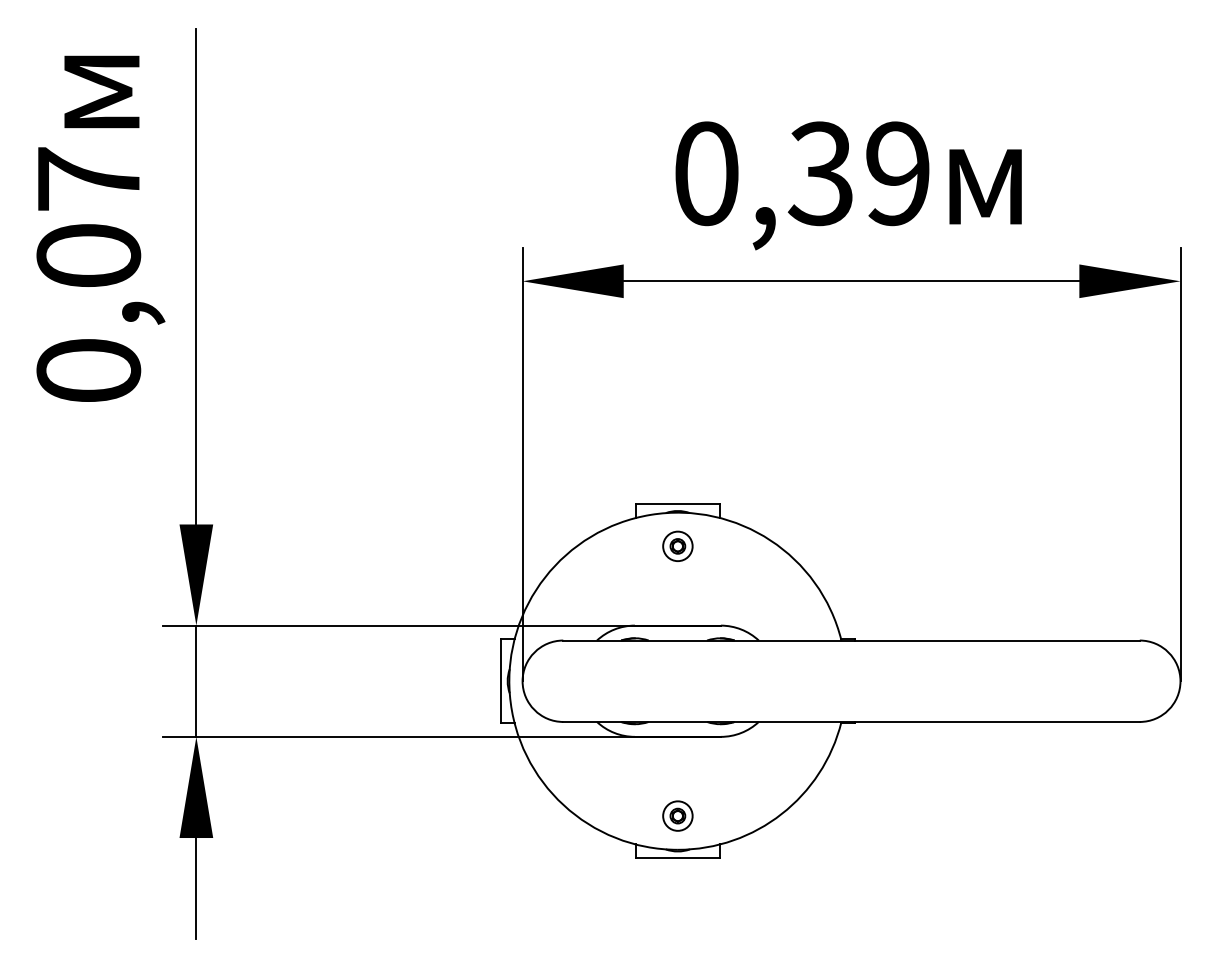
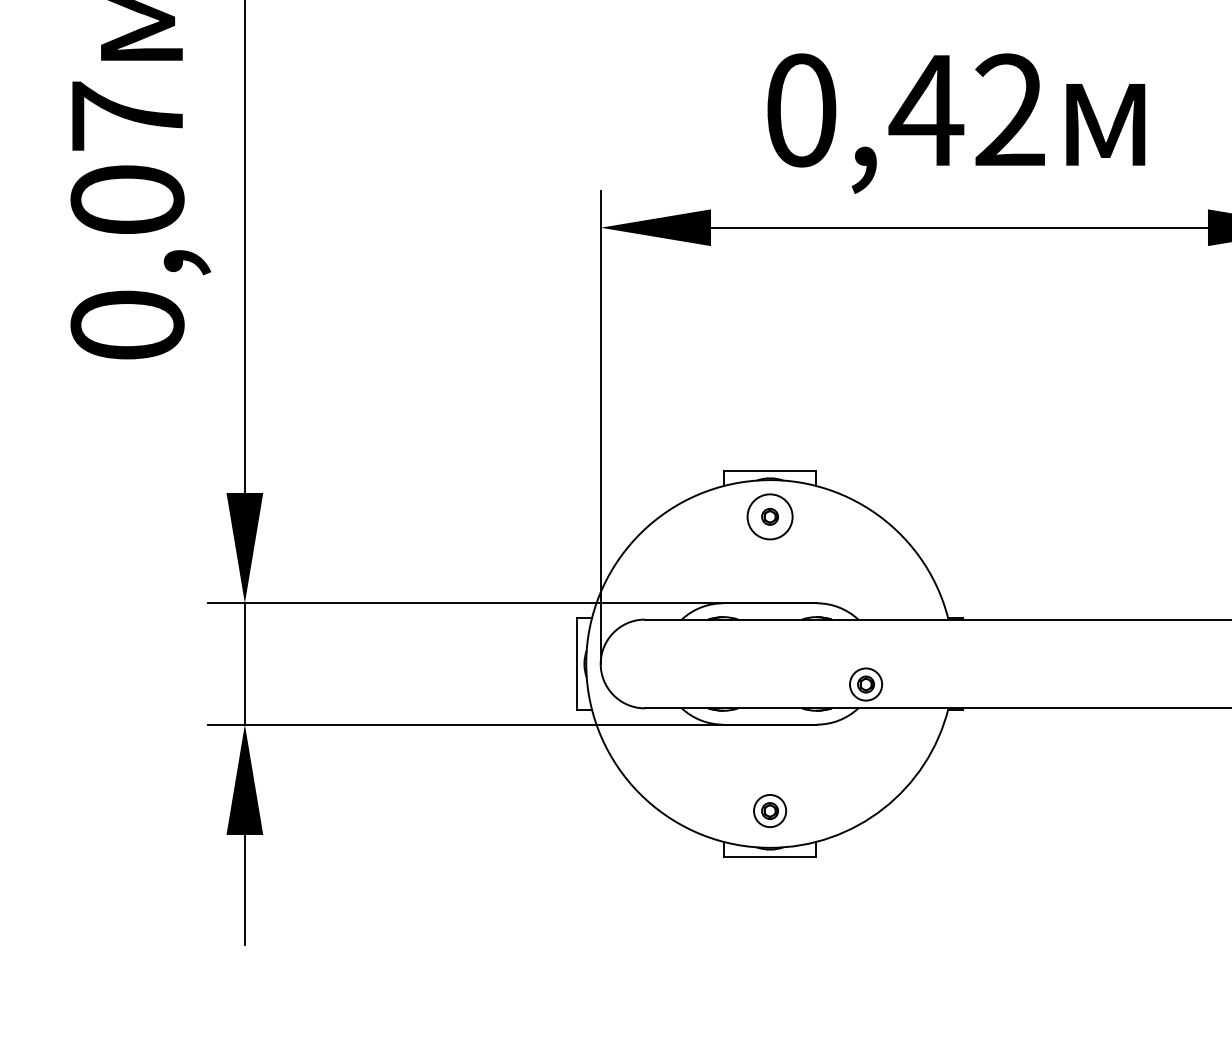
text: (857, 173) -> (965, 110), 0,39 -> 0,42
circle: (677, 546) -> (769, 517), size x1.4
part: (765, 699) -> (865, 683), added

